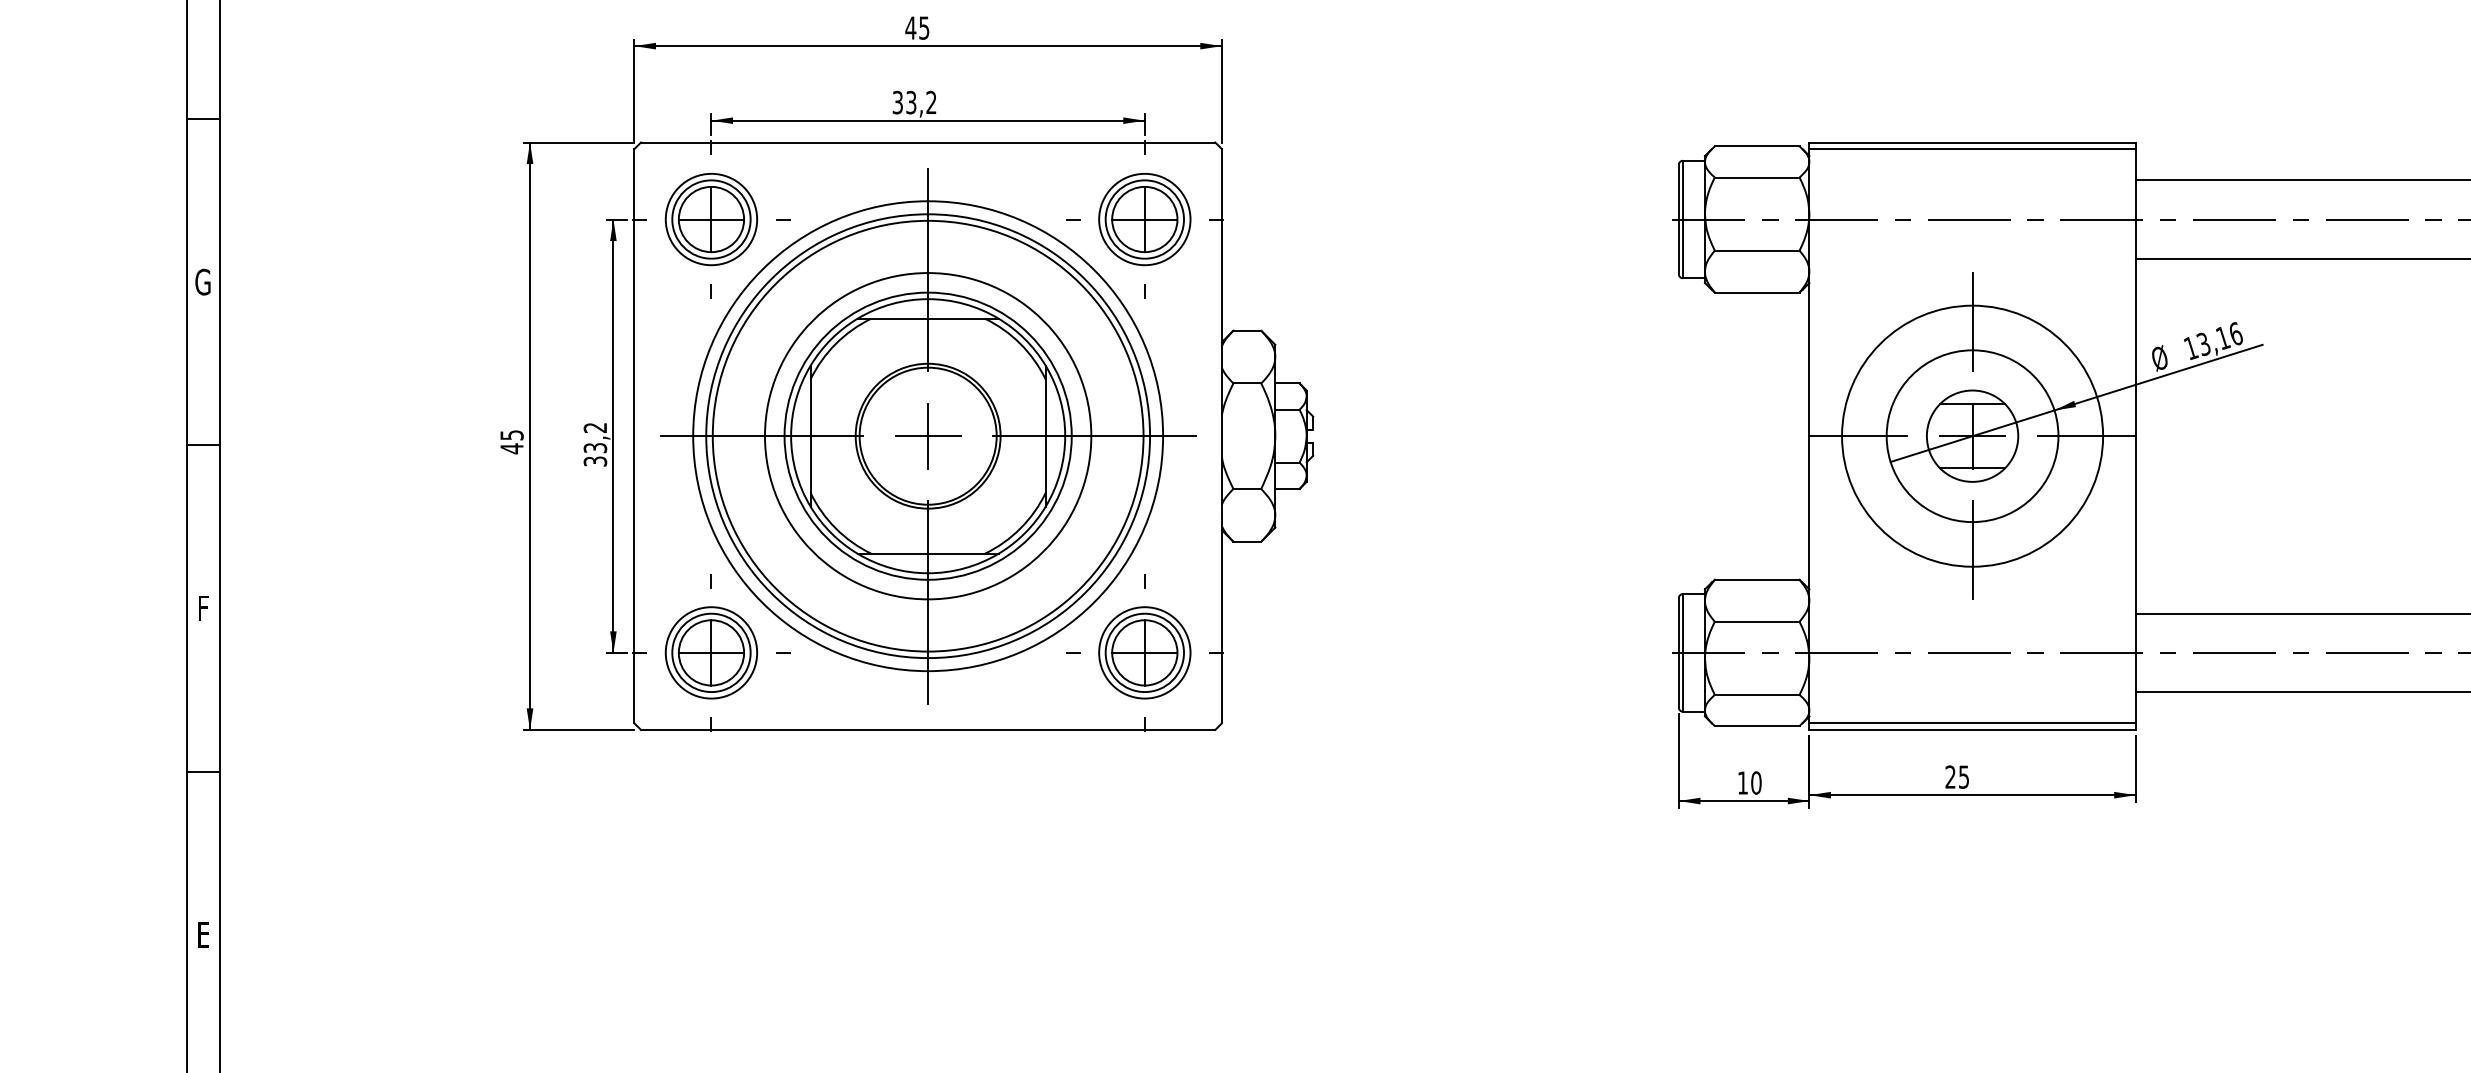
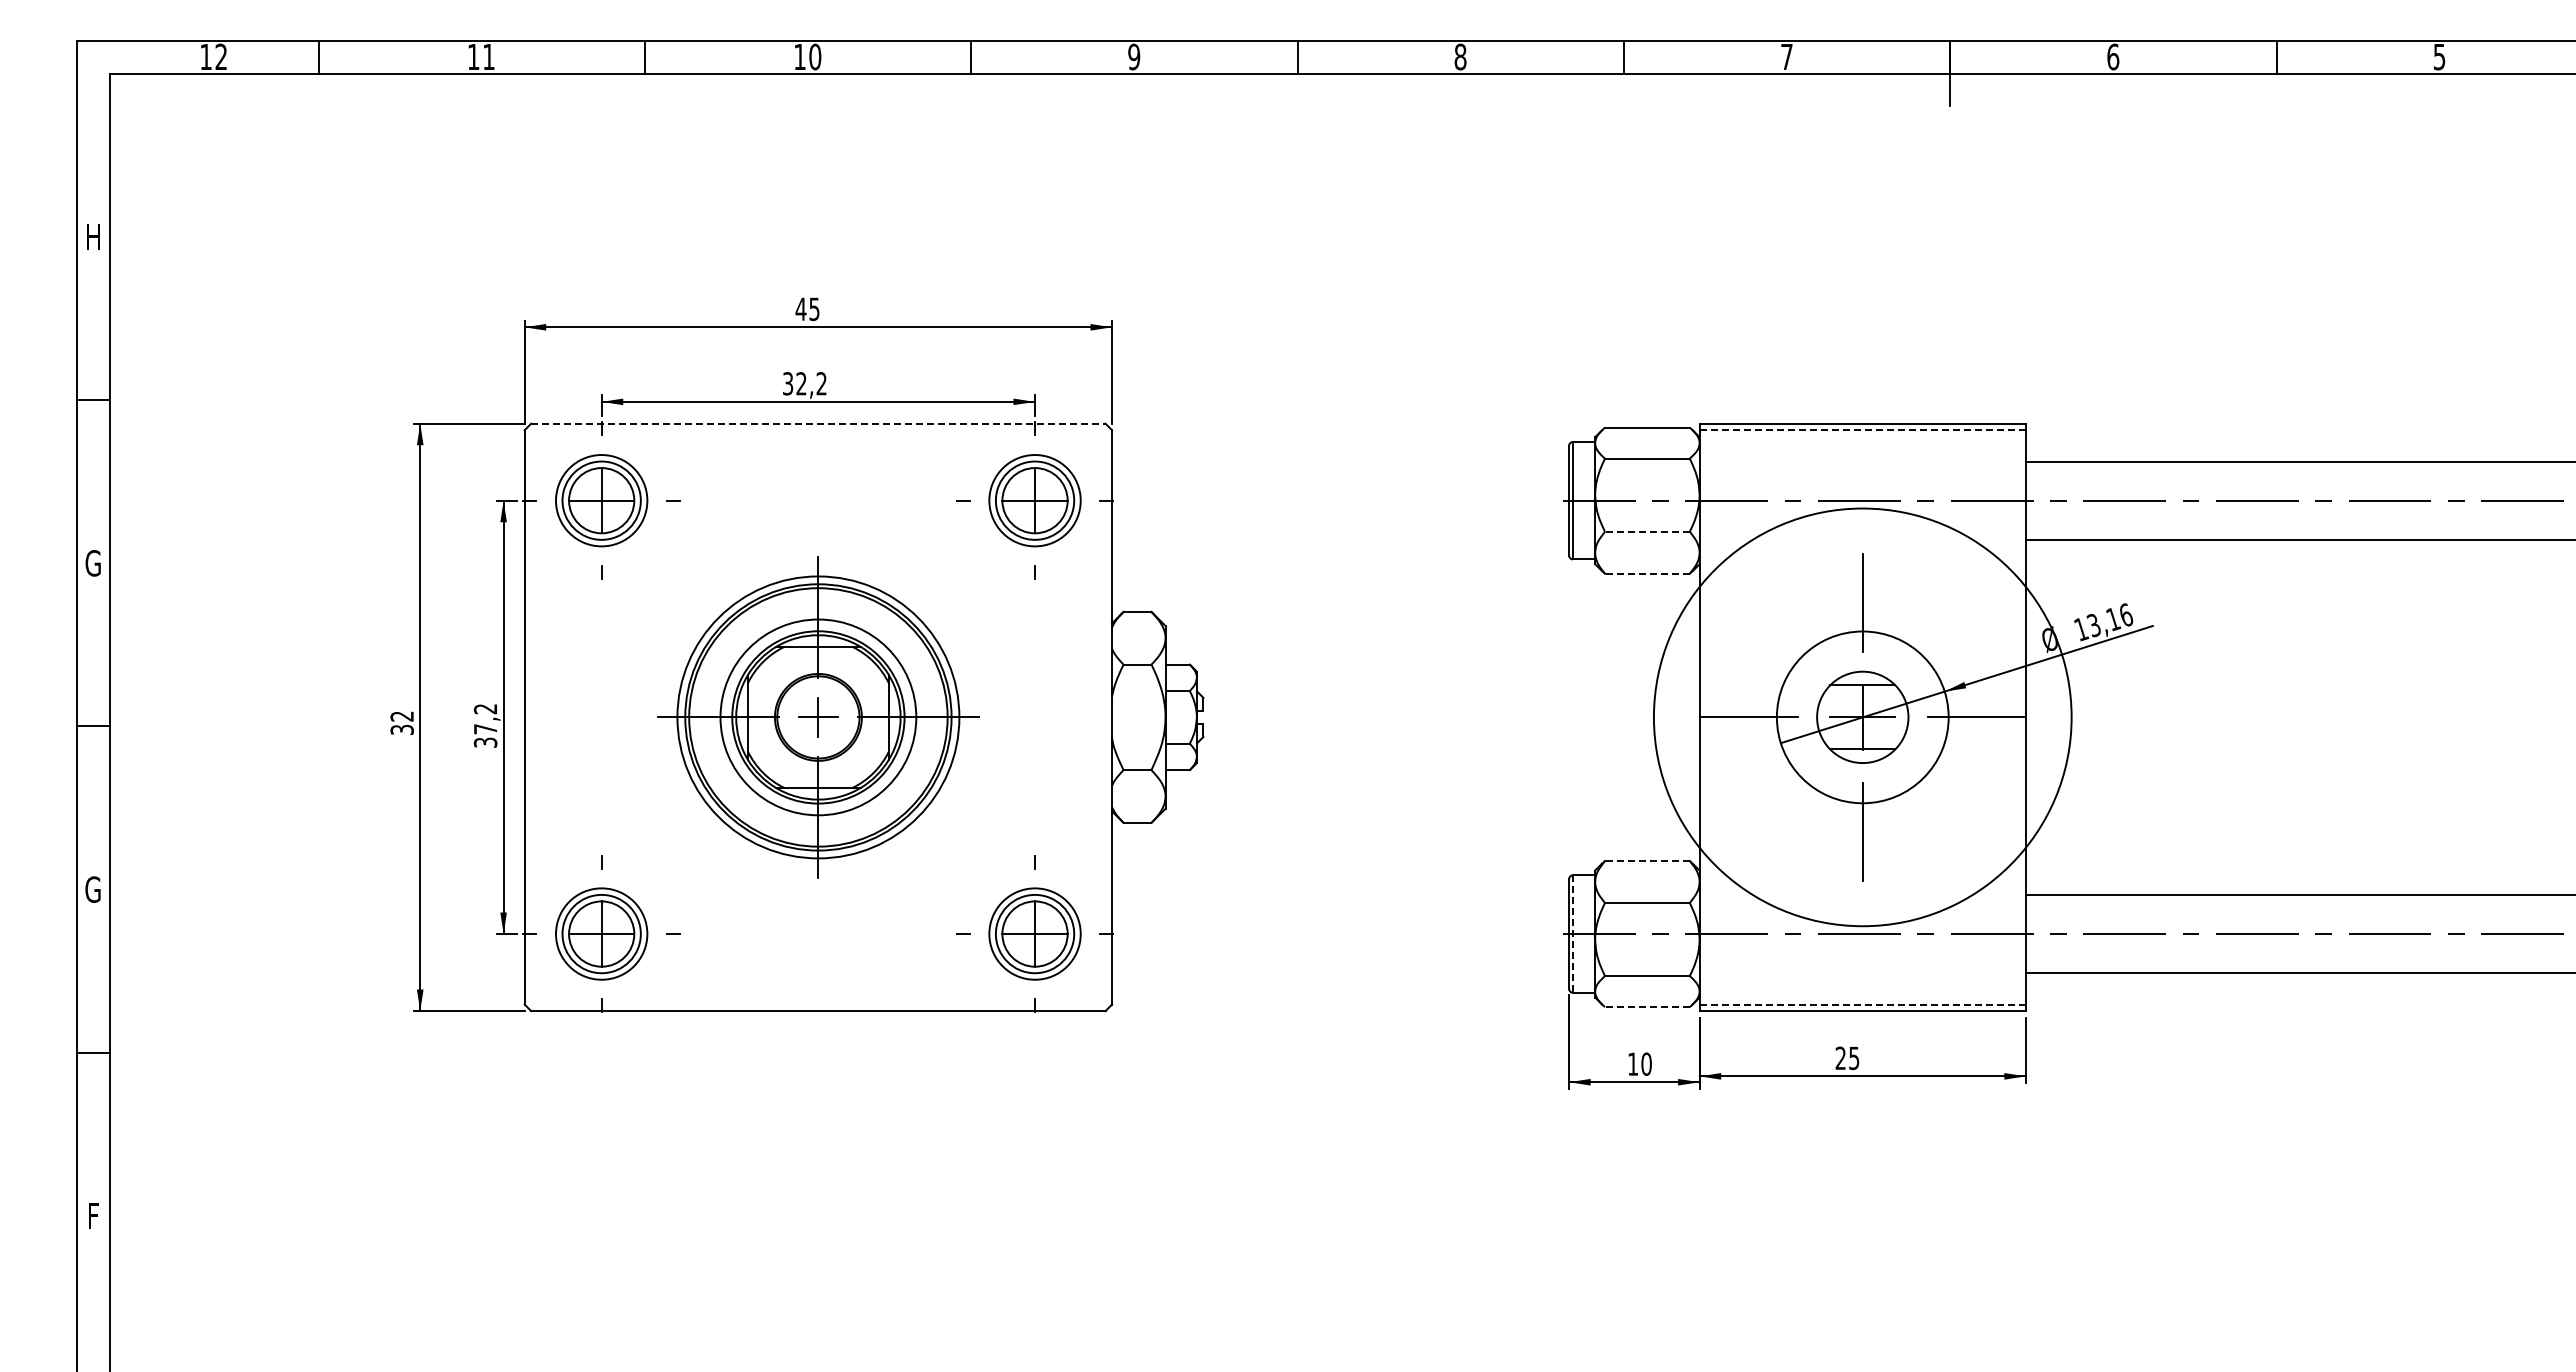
text: (911, 102) -> (801, 383), 33,2 -> 32,2
line: (928, 142) -> (818, 423), solid -> dashed
line: (1972, 149) -> (1862, 430), solid -> dashed
line: (1756, 250) -> (1646, 531), solid -> dashed
line: (1756, 292) -> (1646, 573), solid -> dashed
circle: (1972, 435) -> (1862, 716), size x1.6
part: (928, 436) -> (818, 717), size x0.6
text: (511, 442) -> (401, 723), 45 -> 32
text: (595, 448) -> (485, 729), 33,2 -> 37,2
line: (1756, 579) -> (1646, 860), solid -> dashed
text: (202, 608) -> (92, 889), F -> G
line: (1683, 653) -> (1573, 934), solid -> dashed
line: (1973, 723) -> (1863, 1004), solid -> dashed
line: (1756, 726) -> (1646, 1007), solid -> dashed
text: (203, 934) -> (93, 1215), E -> F

